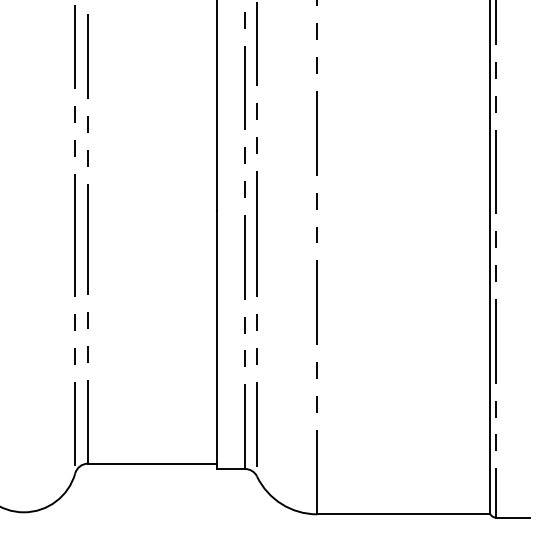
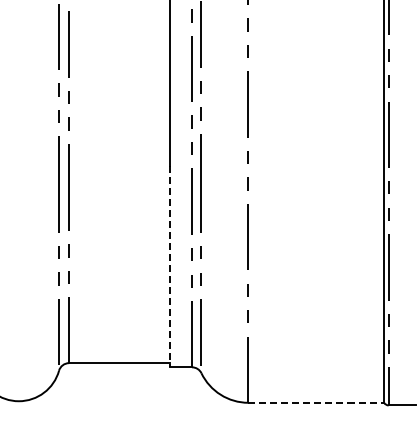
line: (217, 340) -> (170, 266), solid -> dashed
line: (404, 513) -> (316, 402), solid -> dashed

